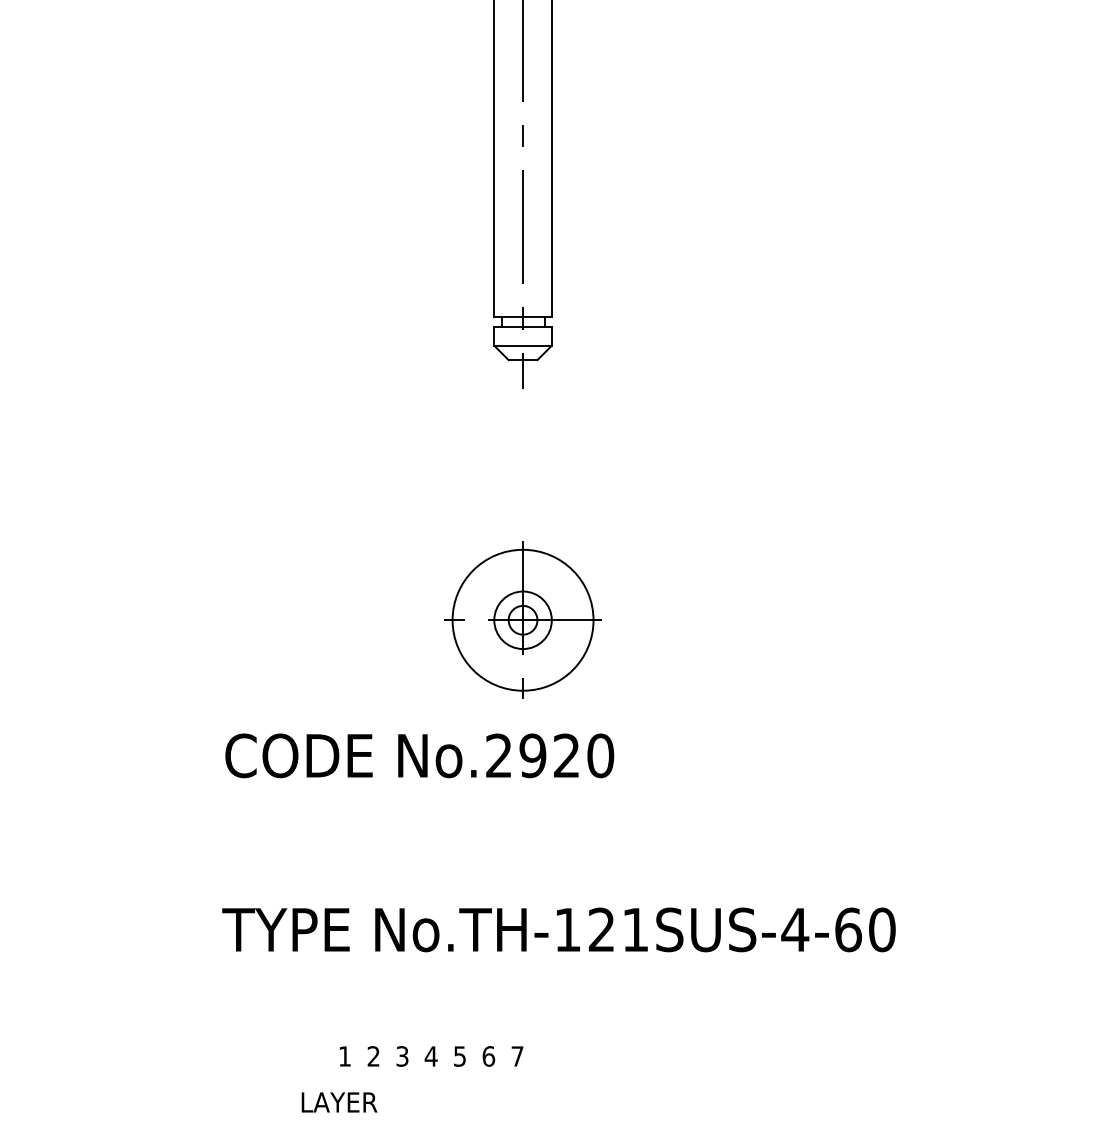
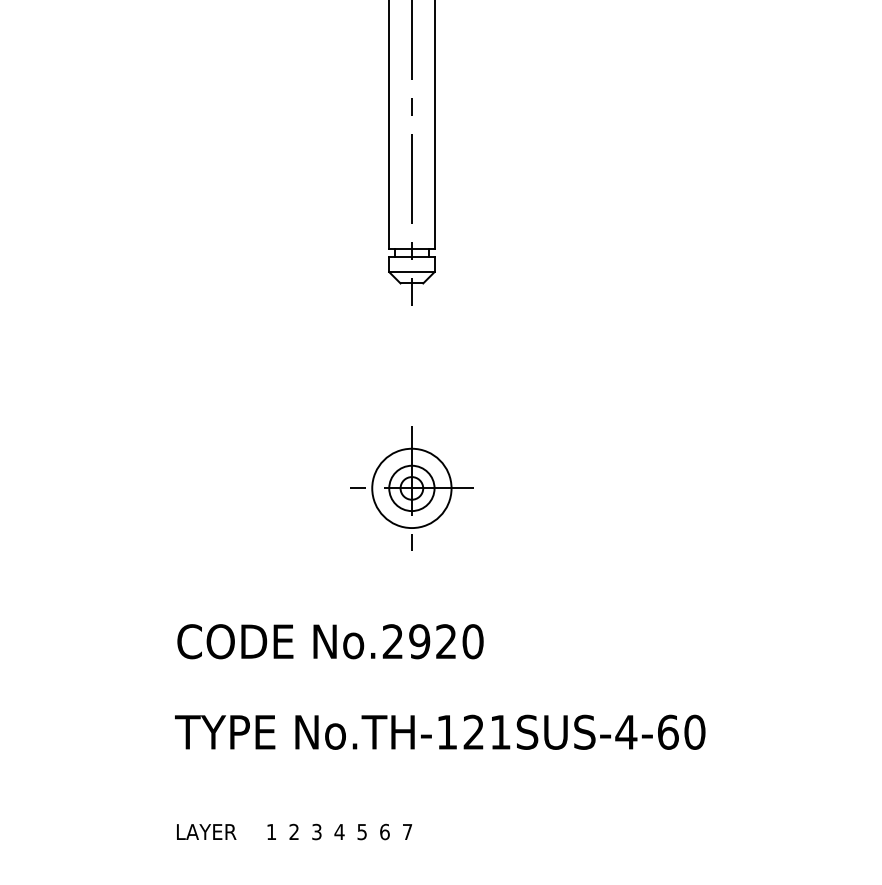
circle: (522, 619) -> (411, 487), size x0.71
text: (419, 755) -> (330, 641), moved
text: (339, 1102) -> (206, 832), moved

